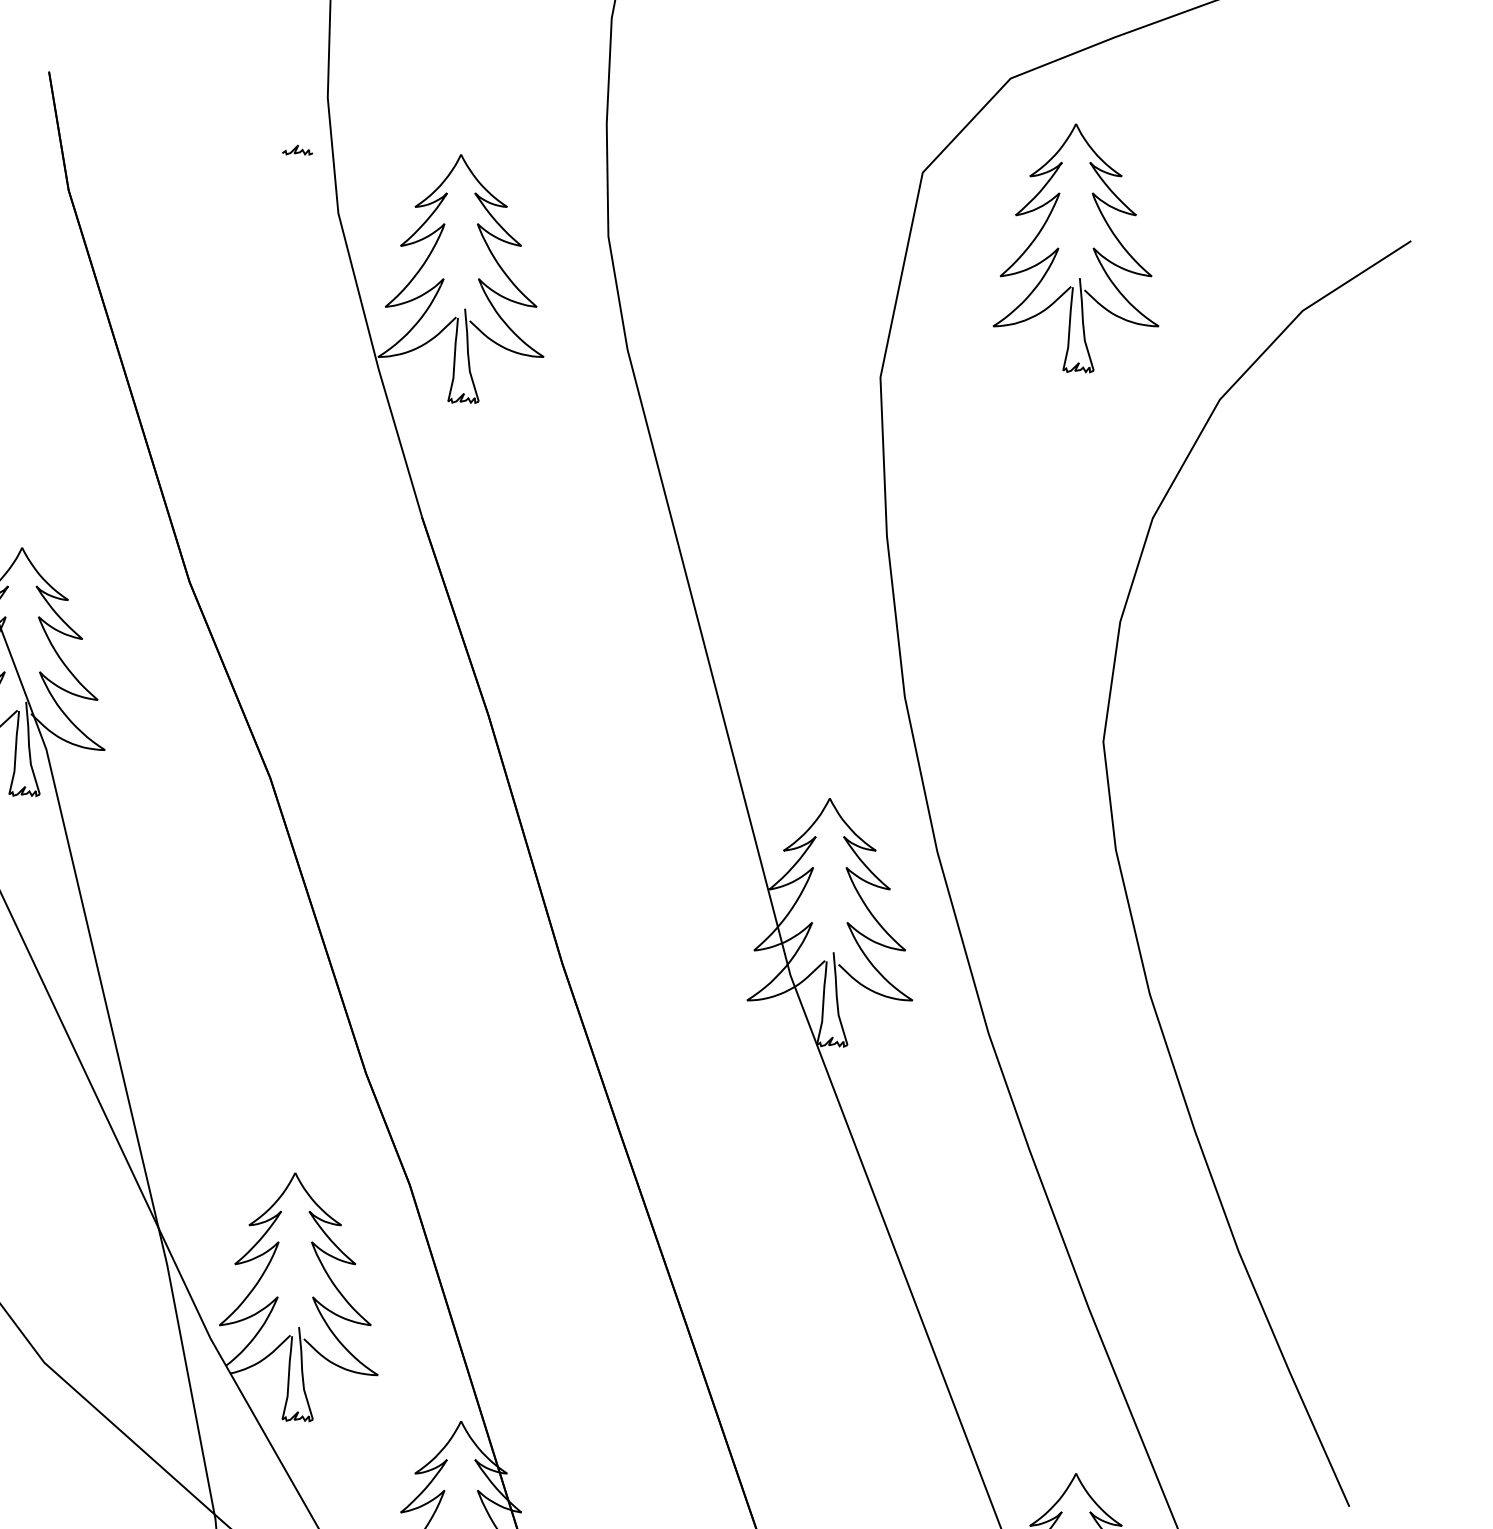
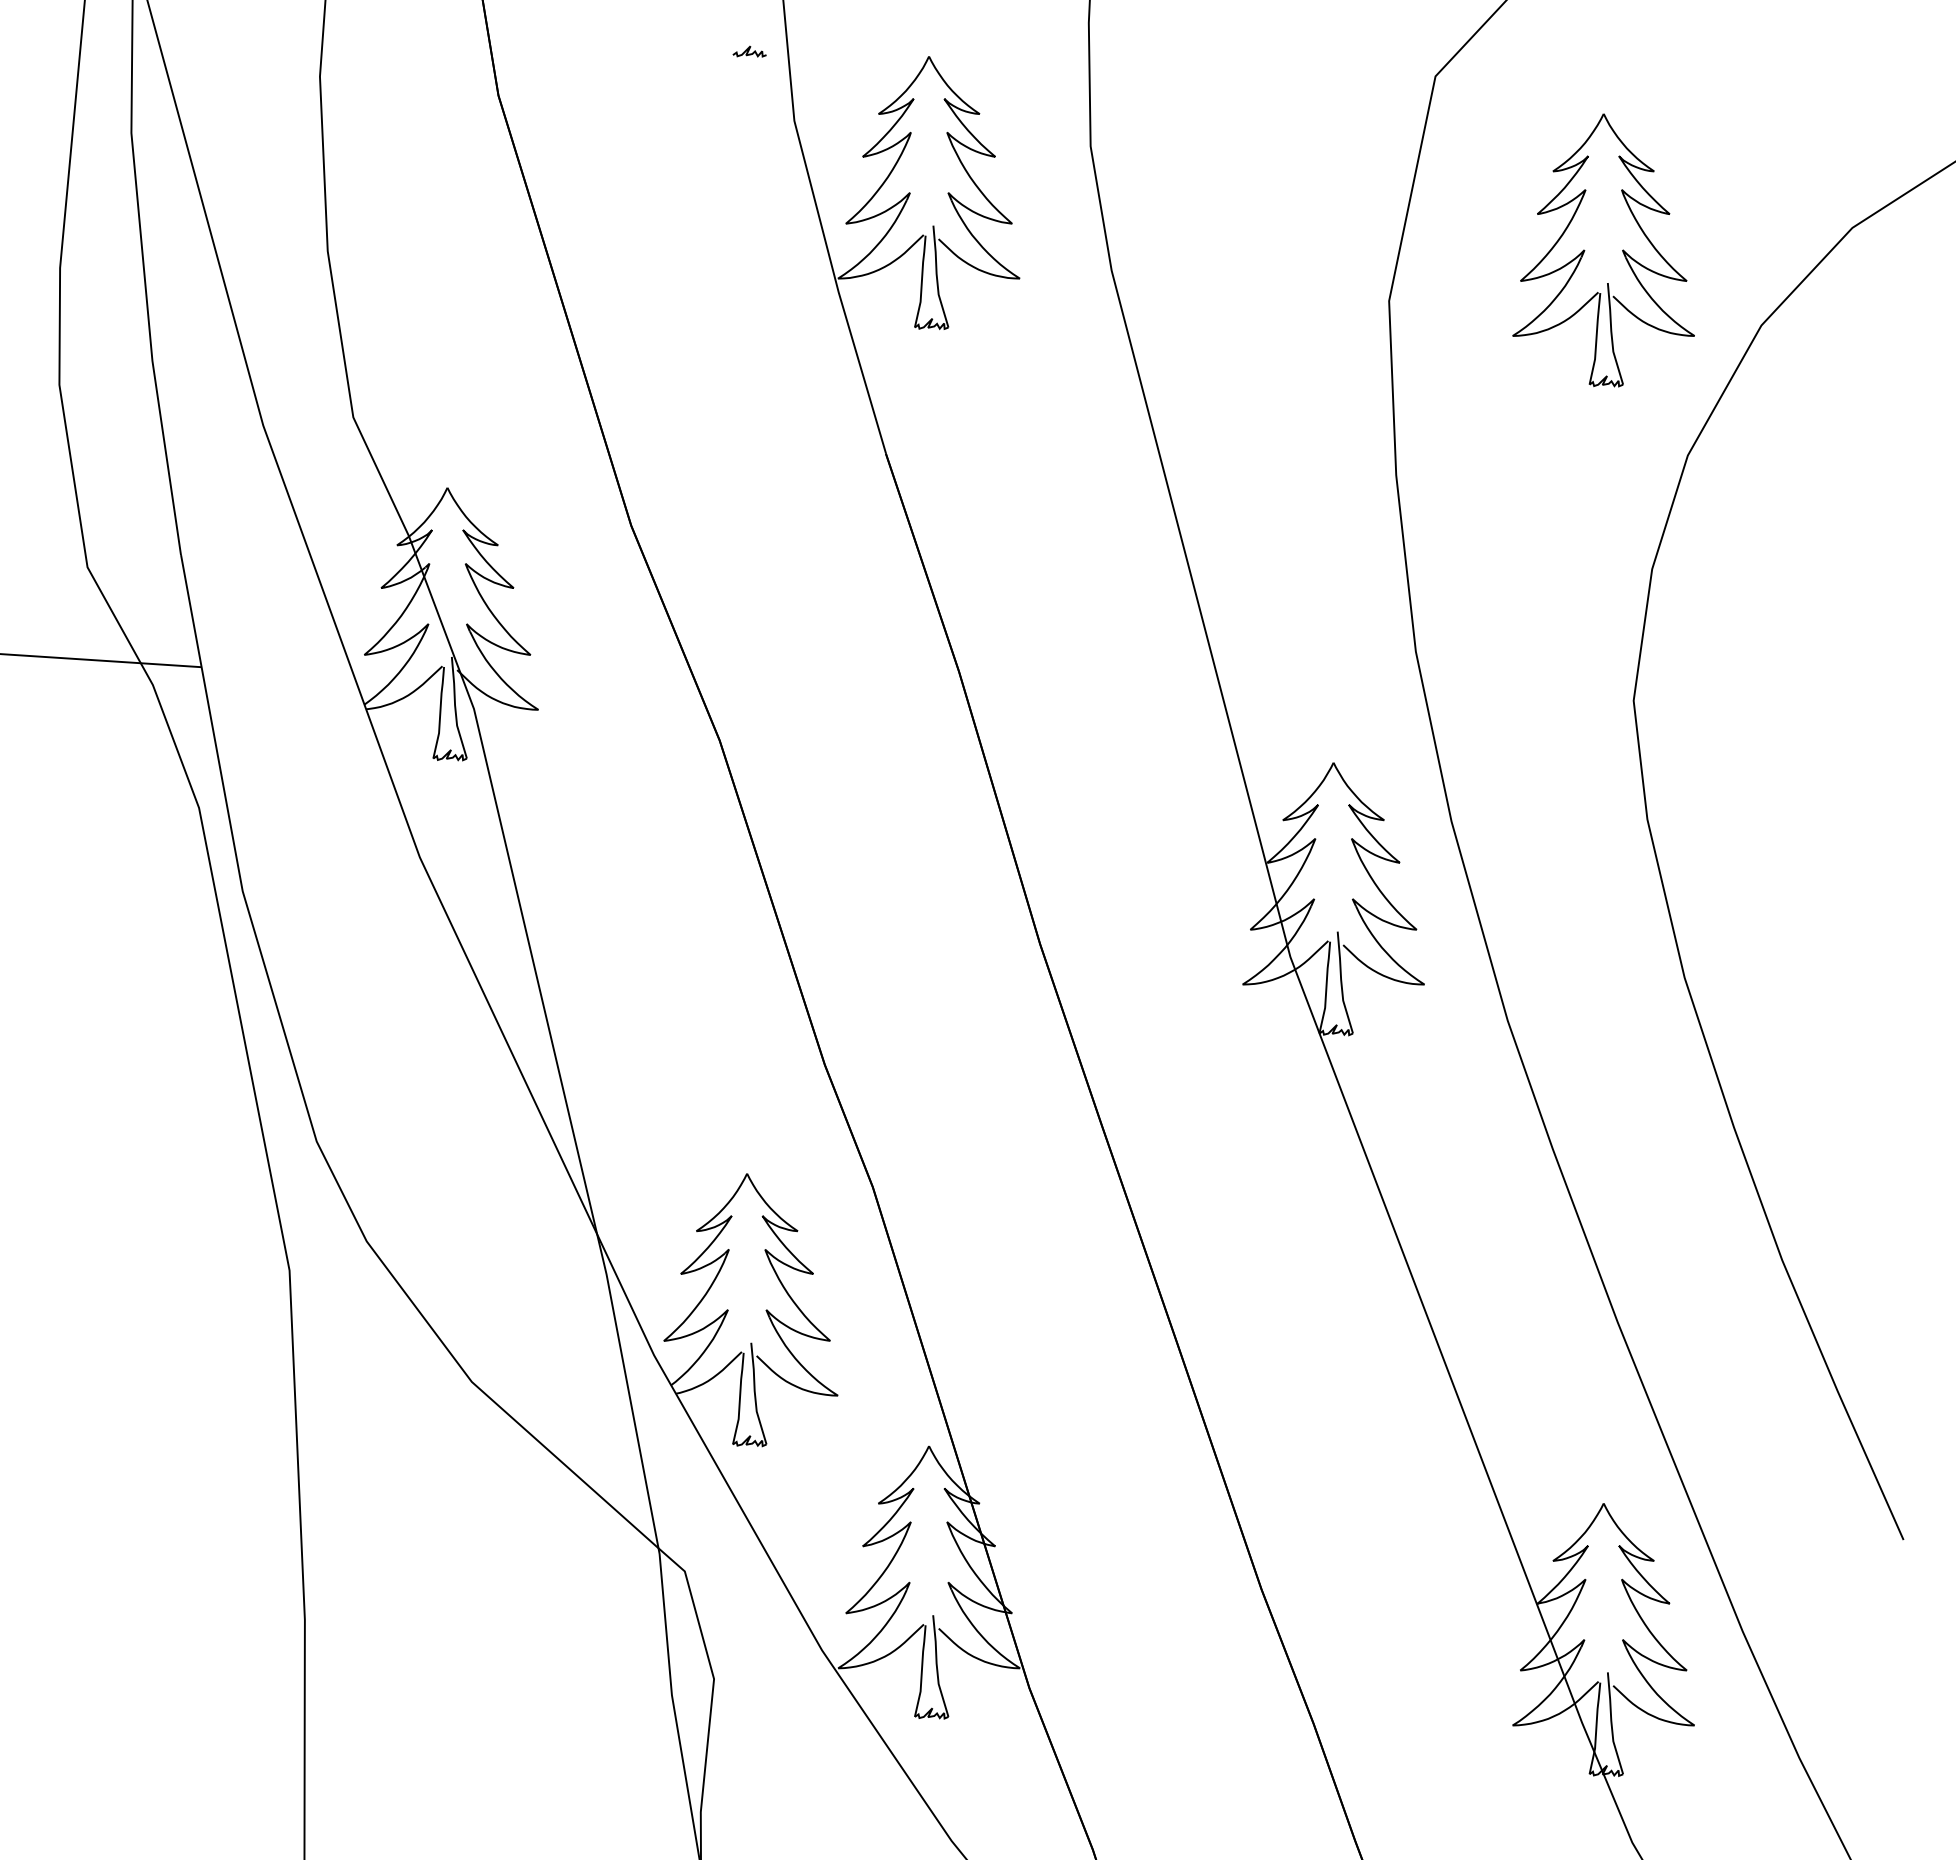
part: (1059, 248) -> (1585, 250), moved

